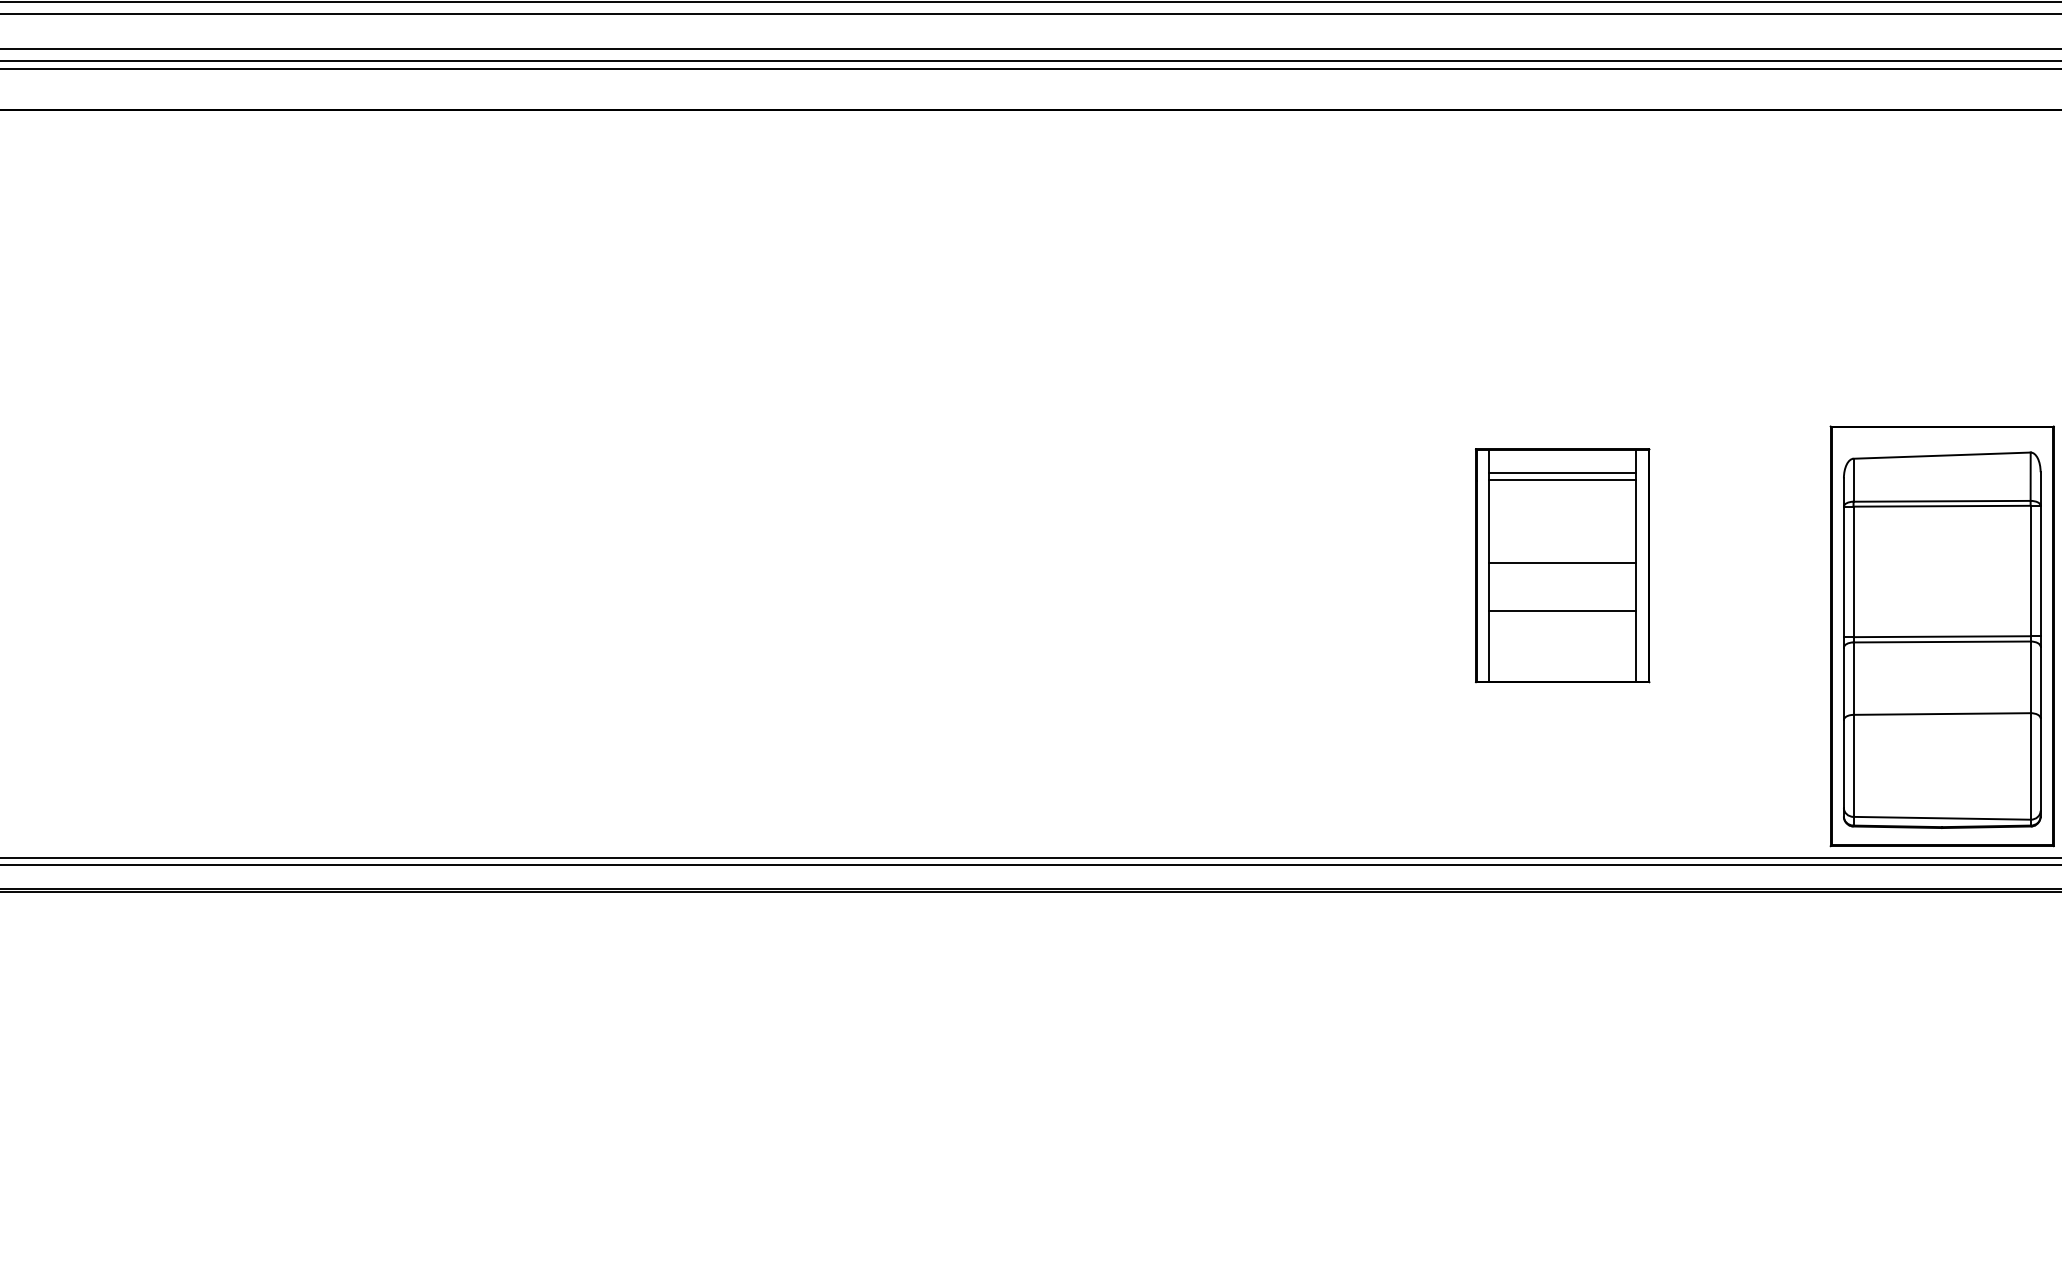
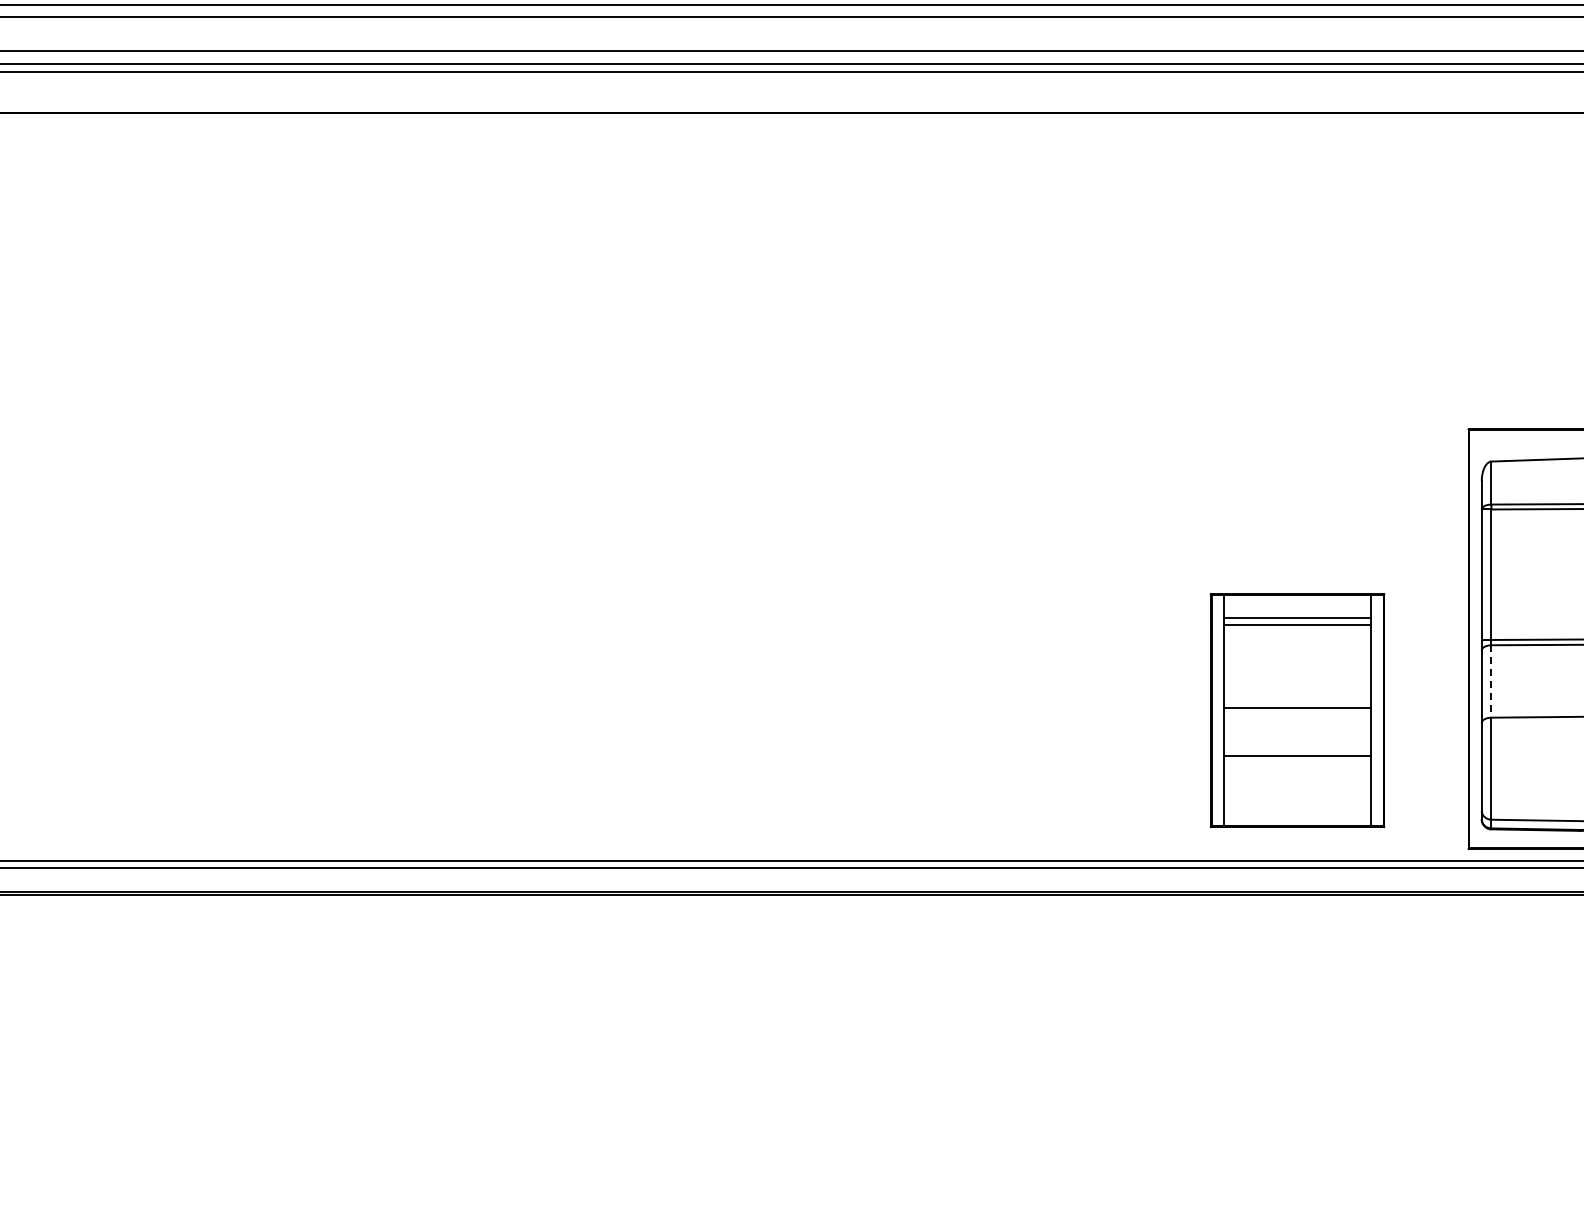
part: (1562, 565) -> (1297, 710), moved
line: (1853, 679) -> (1491, 682), solid -> dashed

